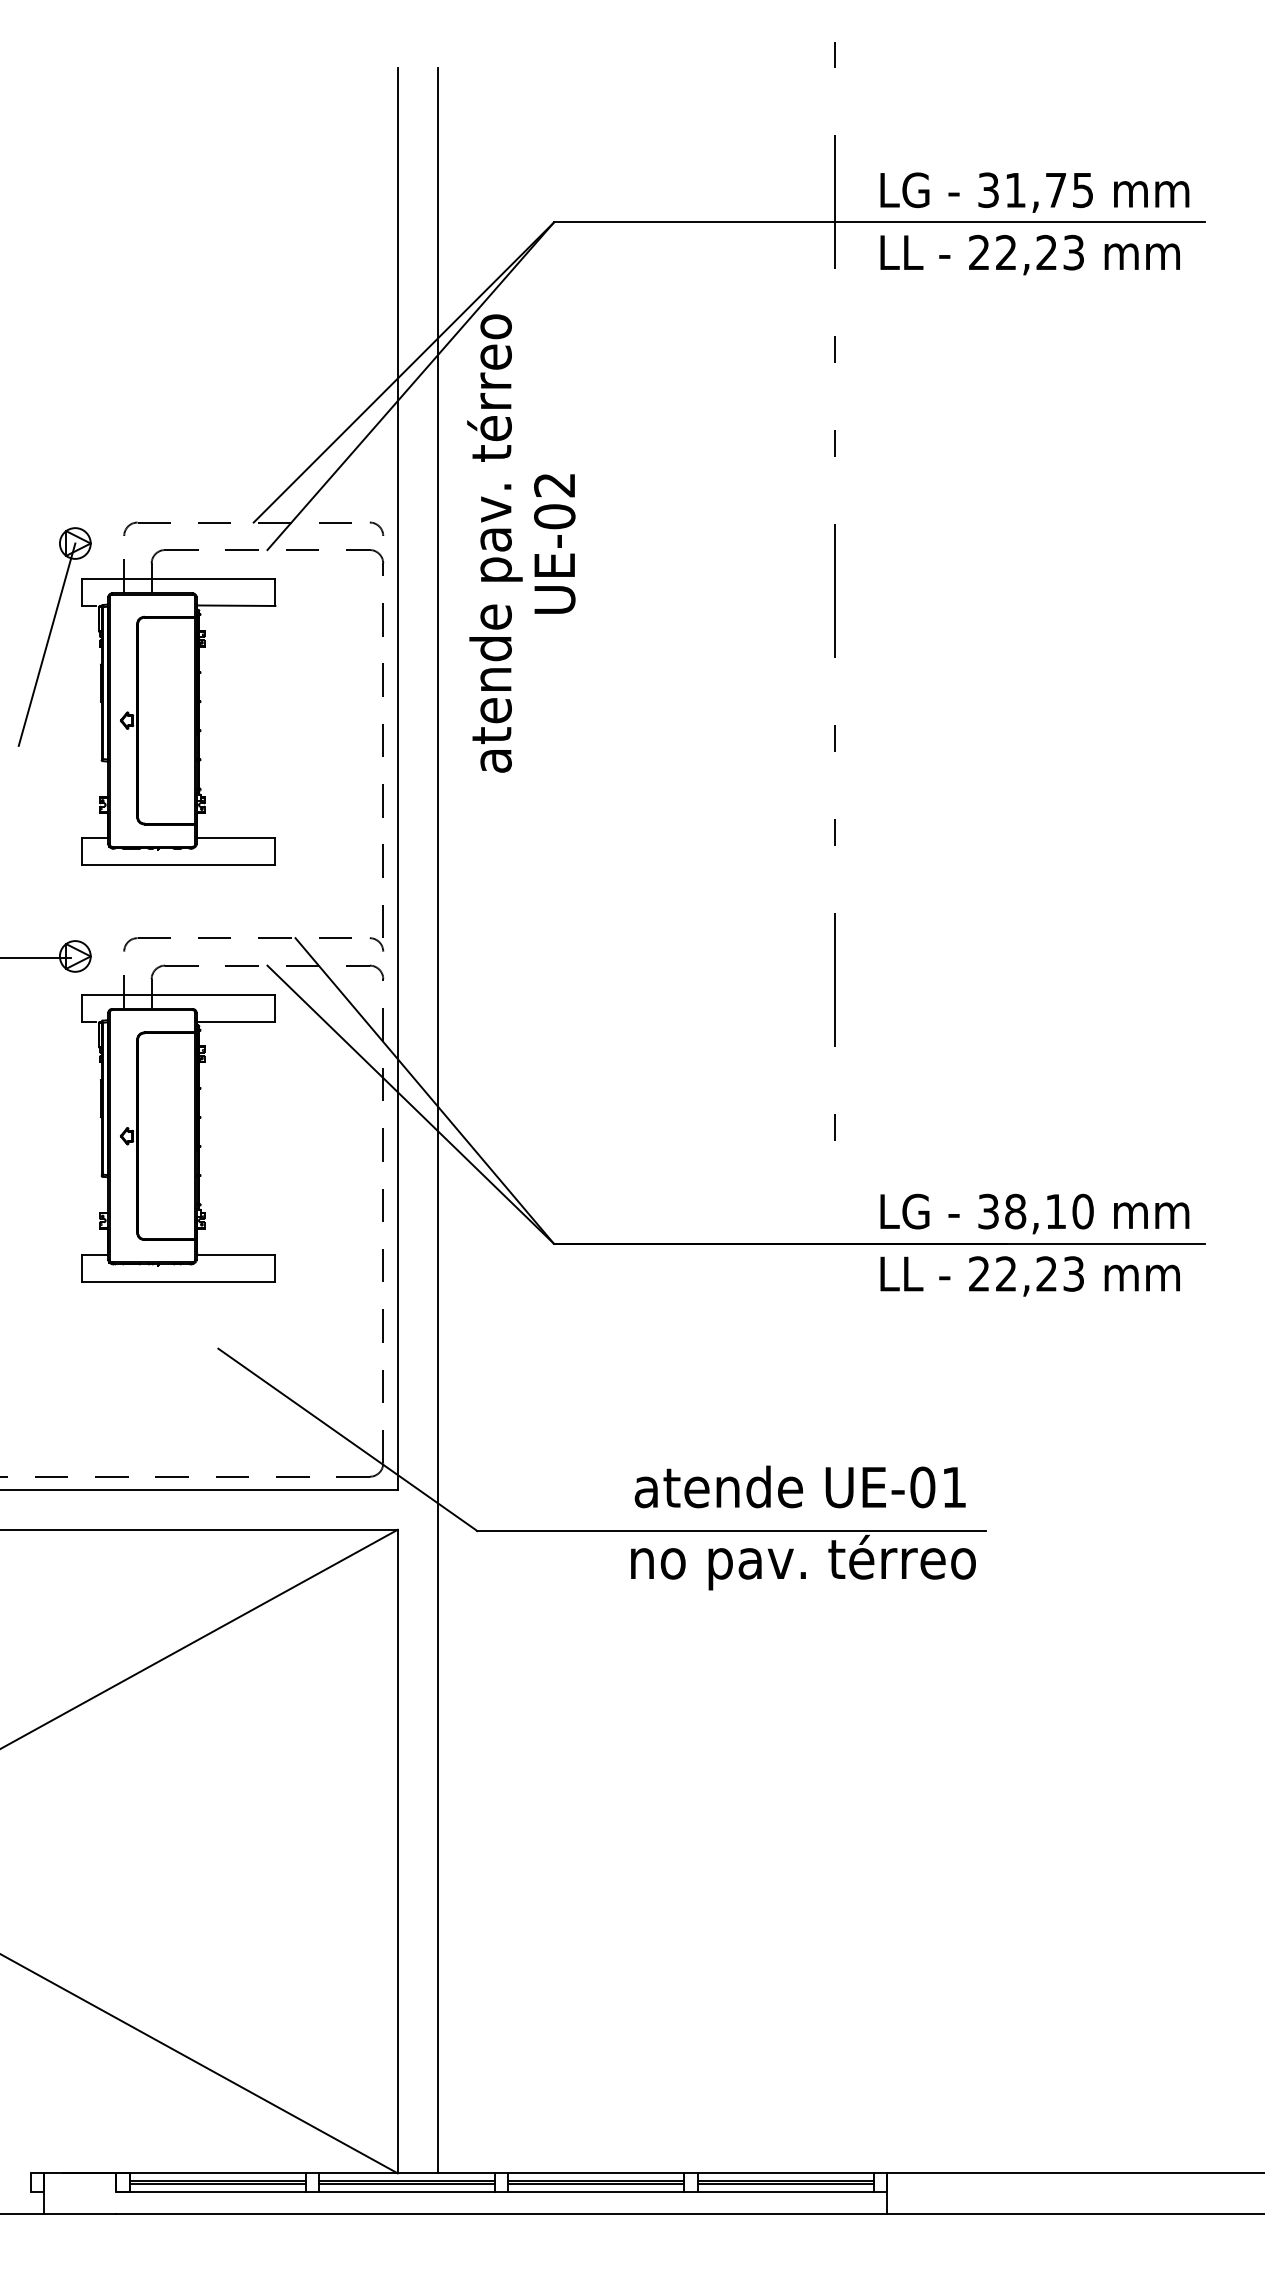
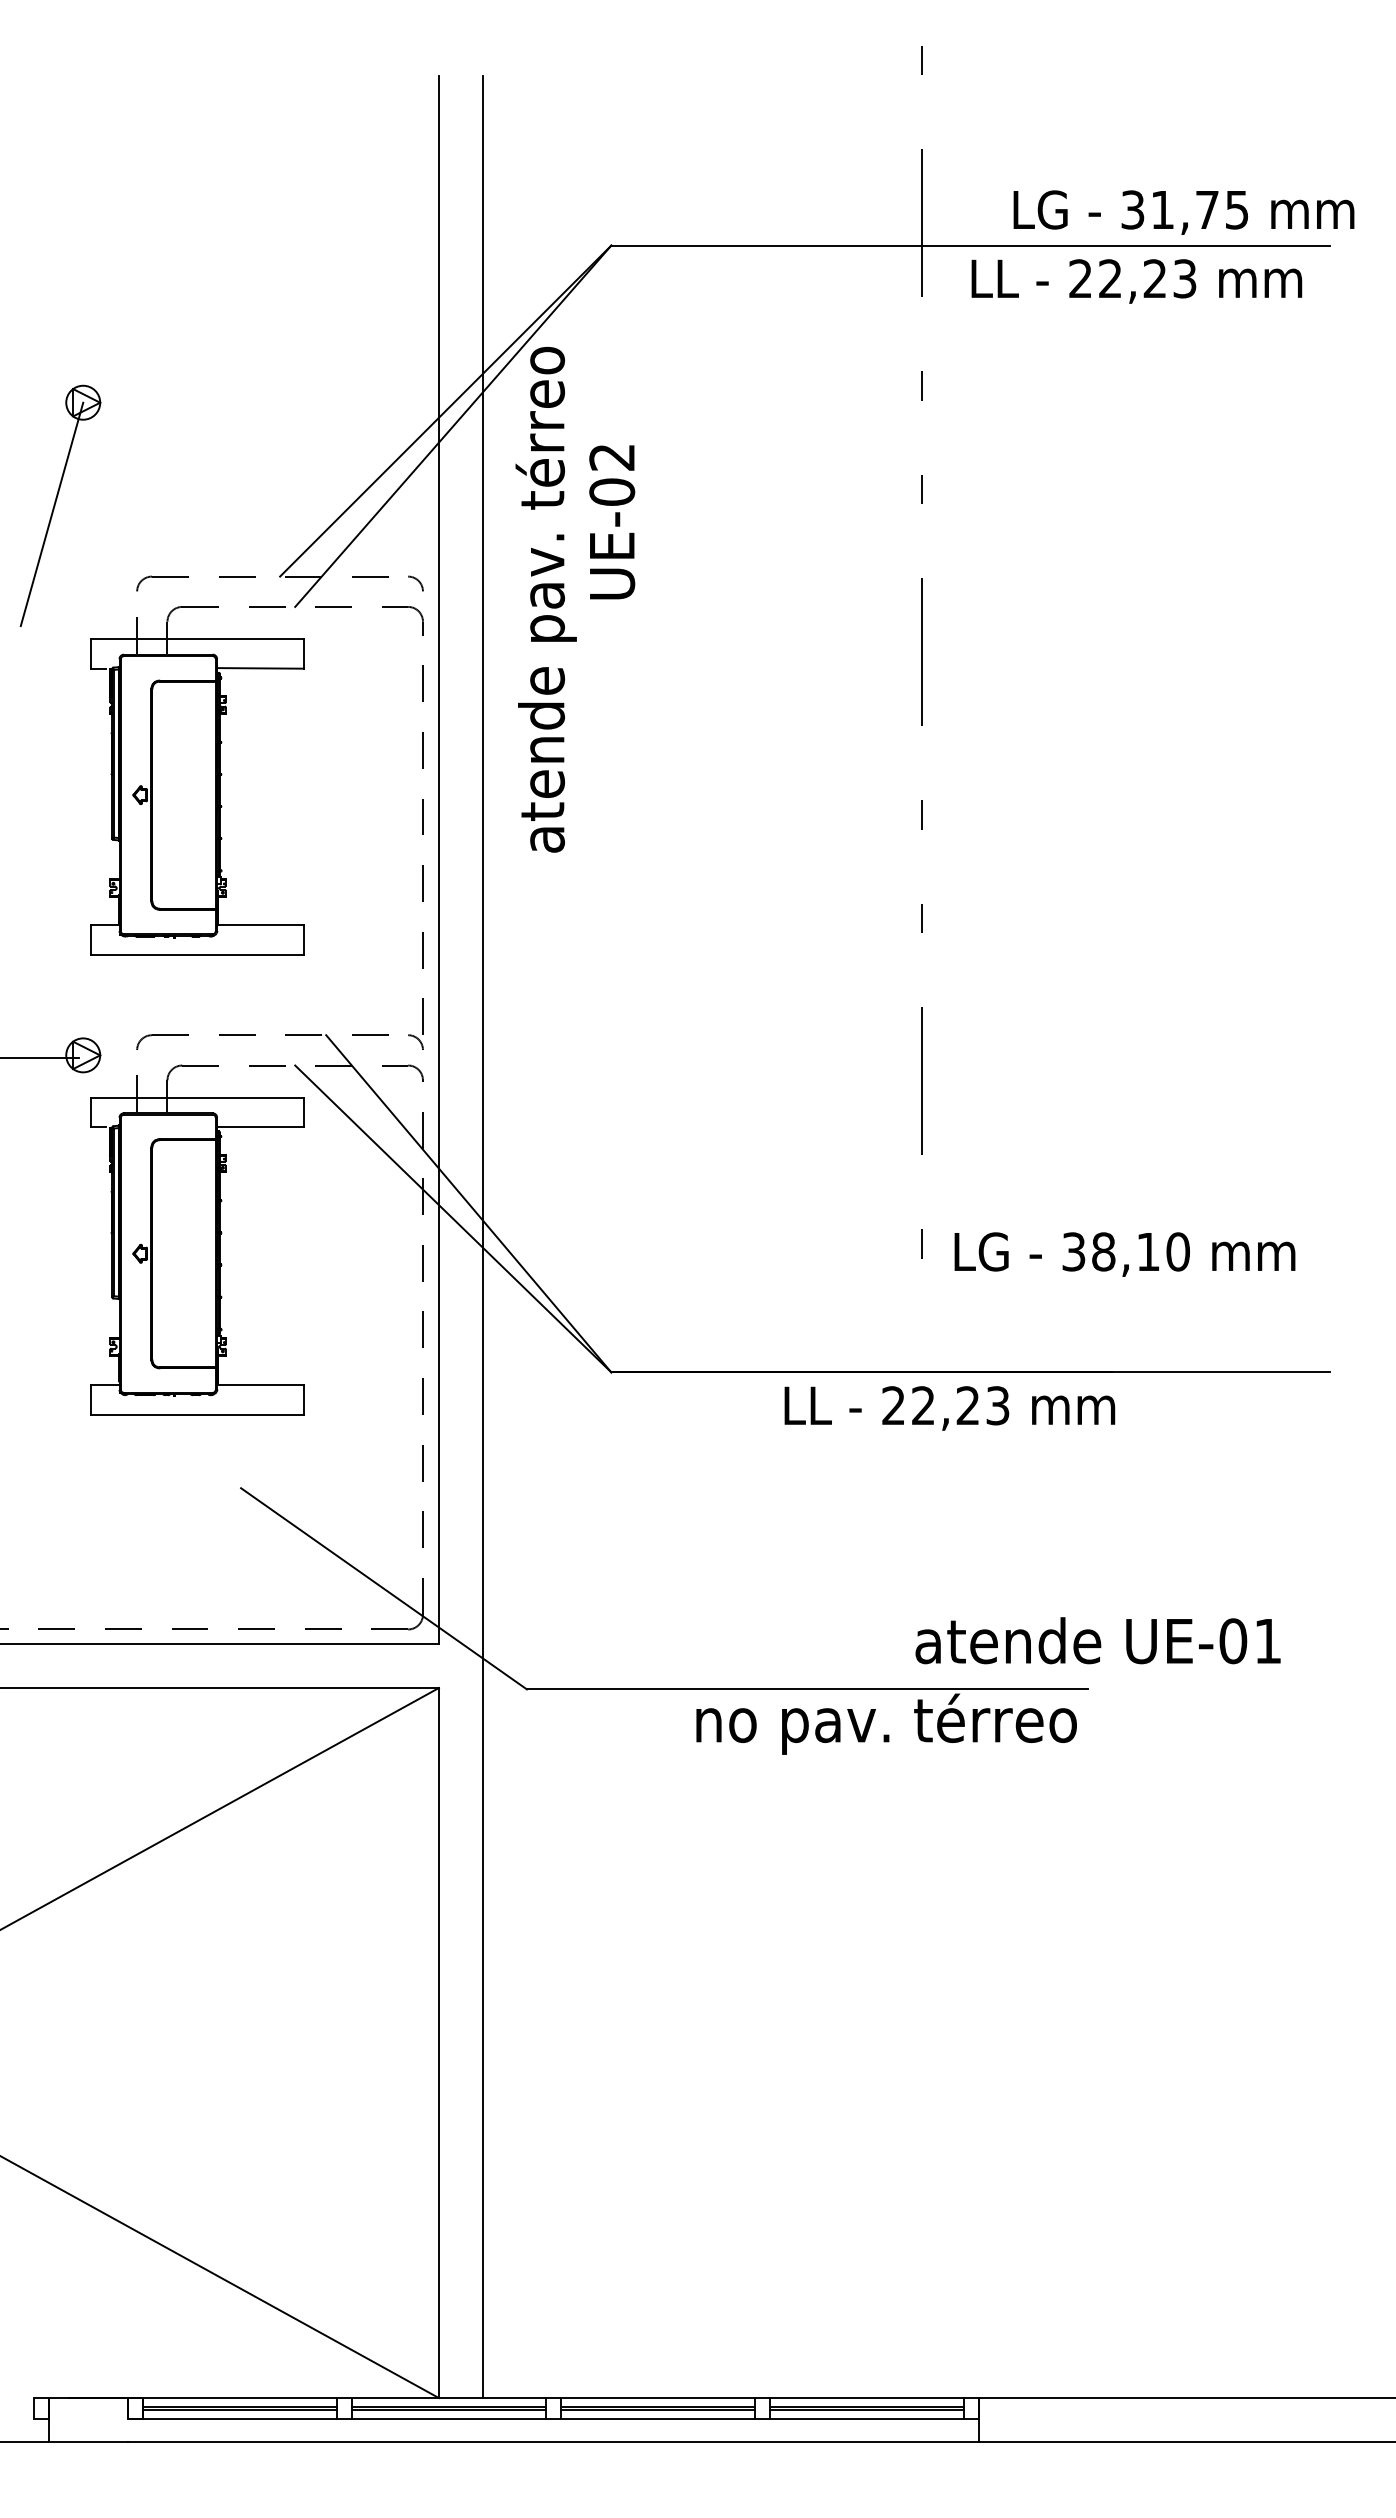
text: (1034, 192) -> (1183, 212), moved
text: (555, 544) -> (612, 522), moved
part: (54, 636) -> (60, 505), moved
text: (1034, 1213) -> (1124, 1254), moved
text: (1029, 1276) -> (949, 1408), moved
text: (799, 1486) -> (1097, 1640), moved

